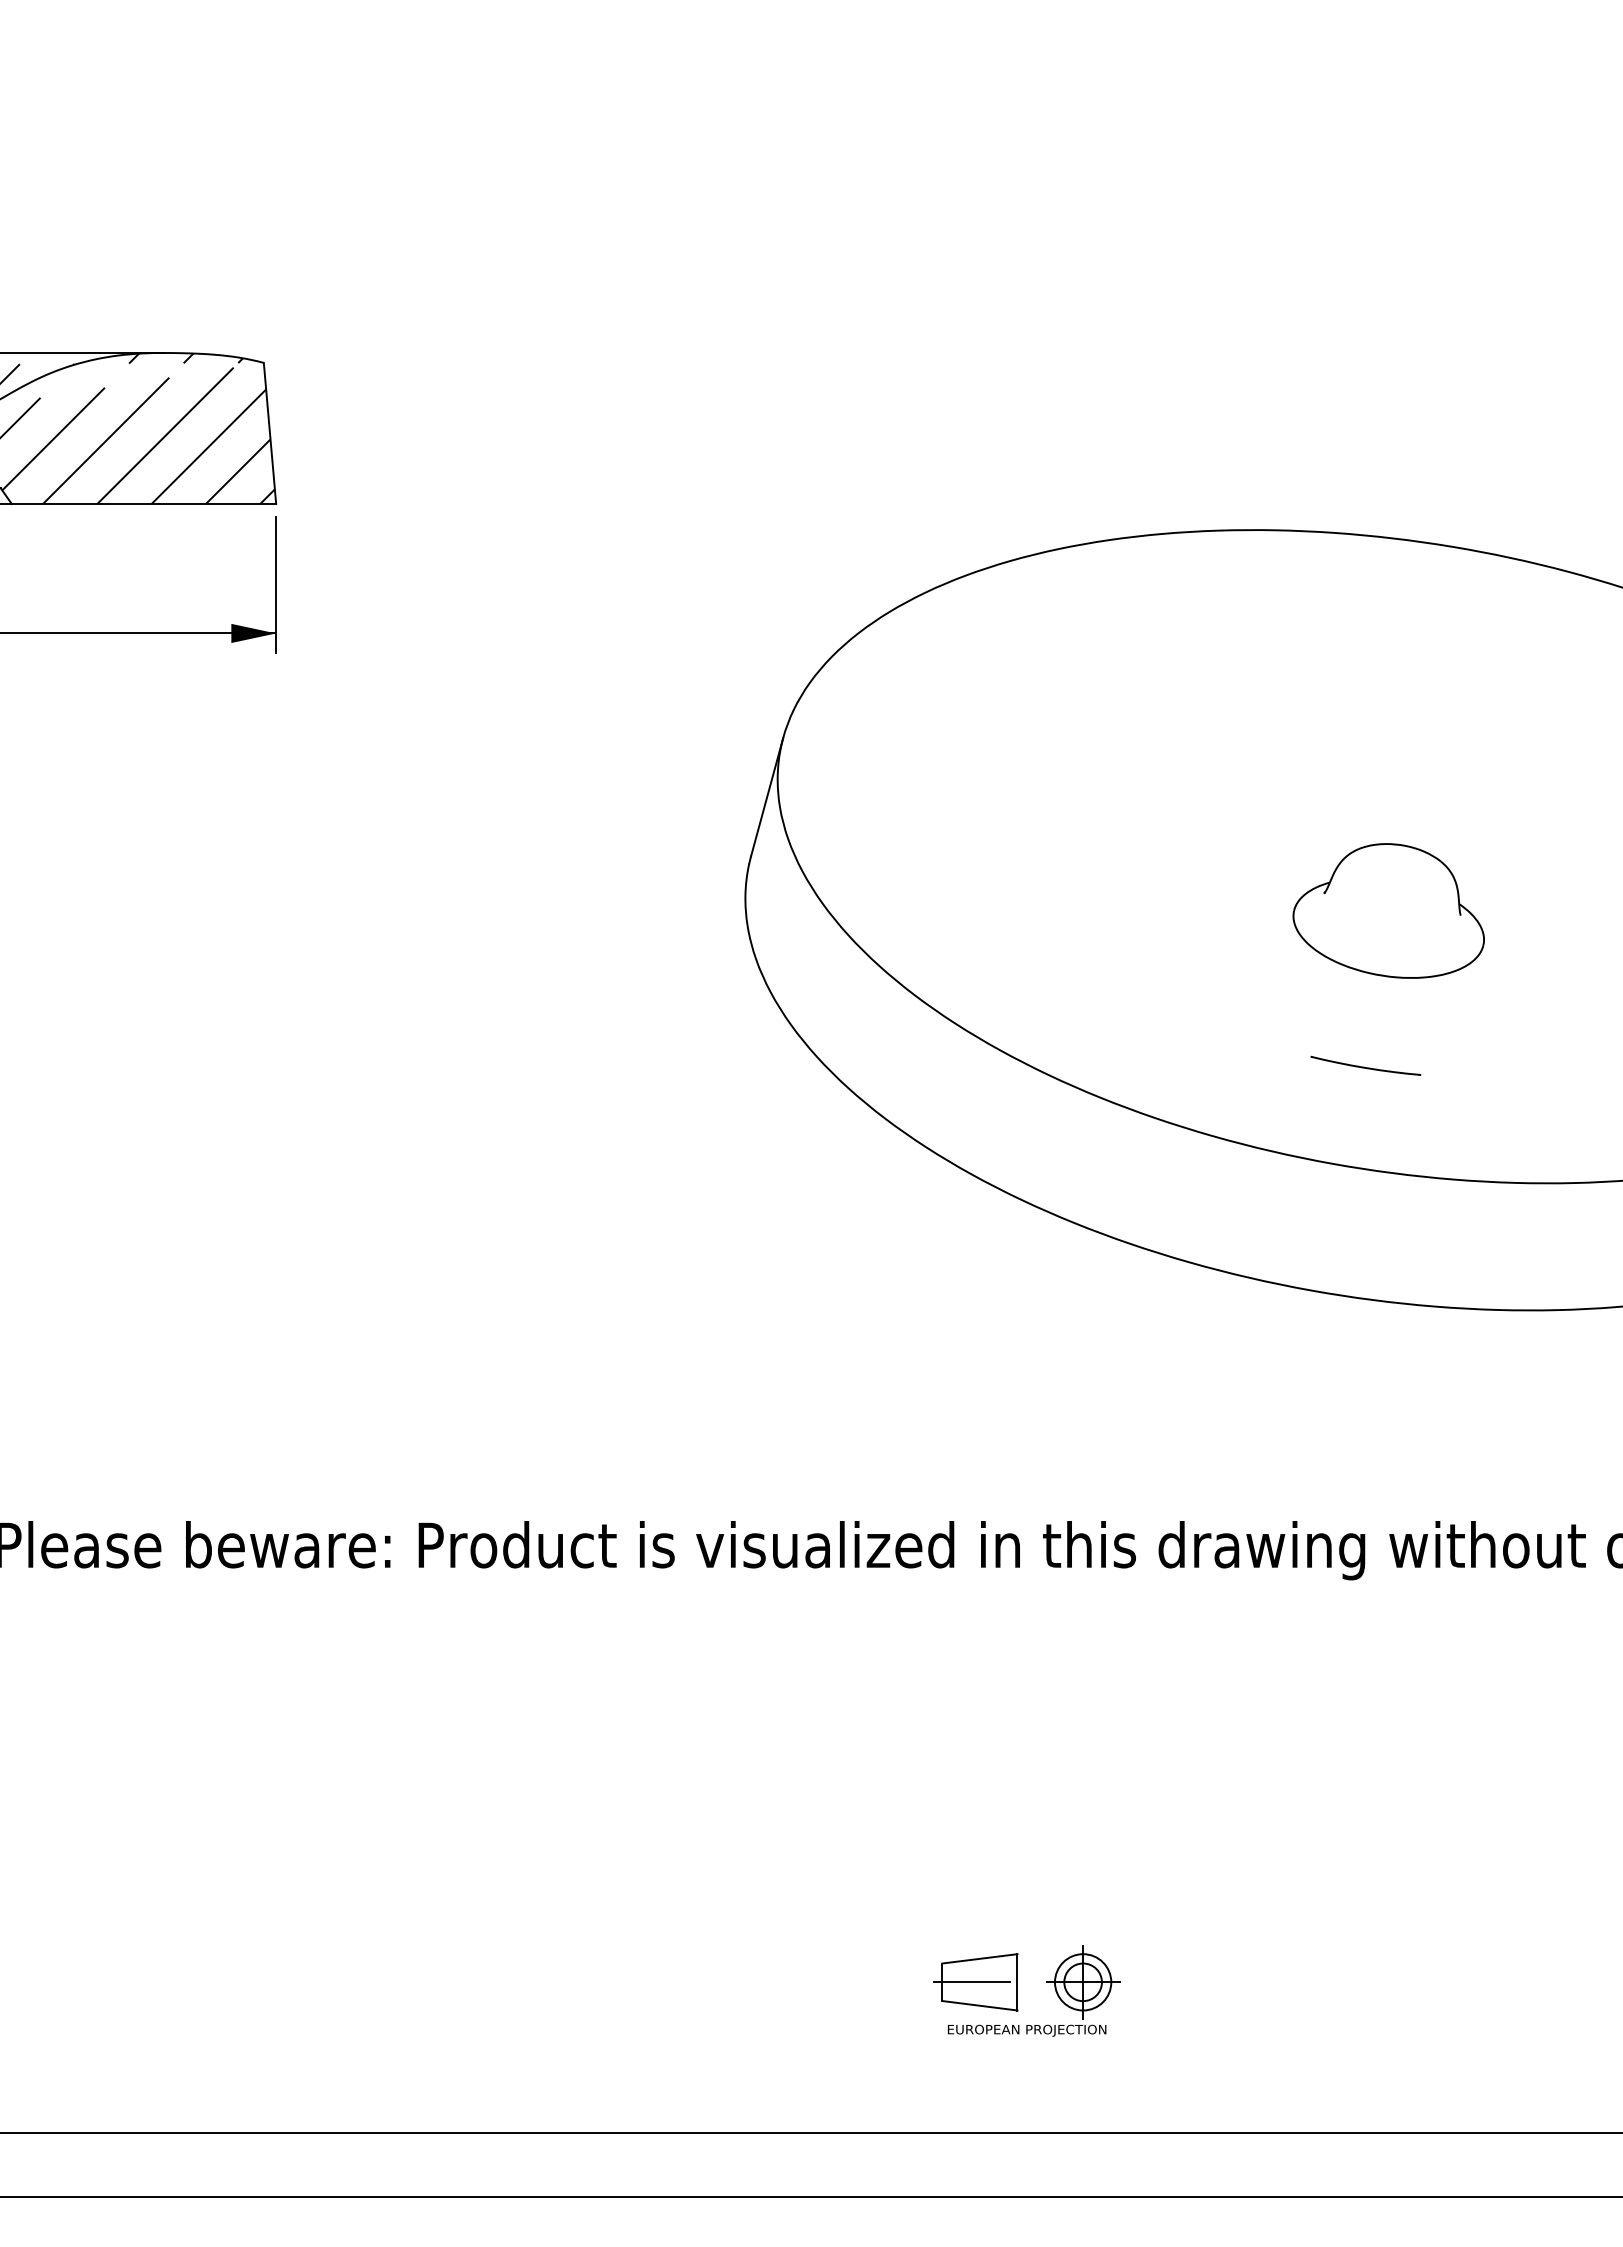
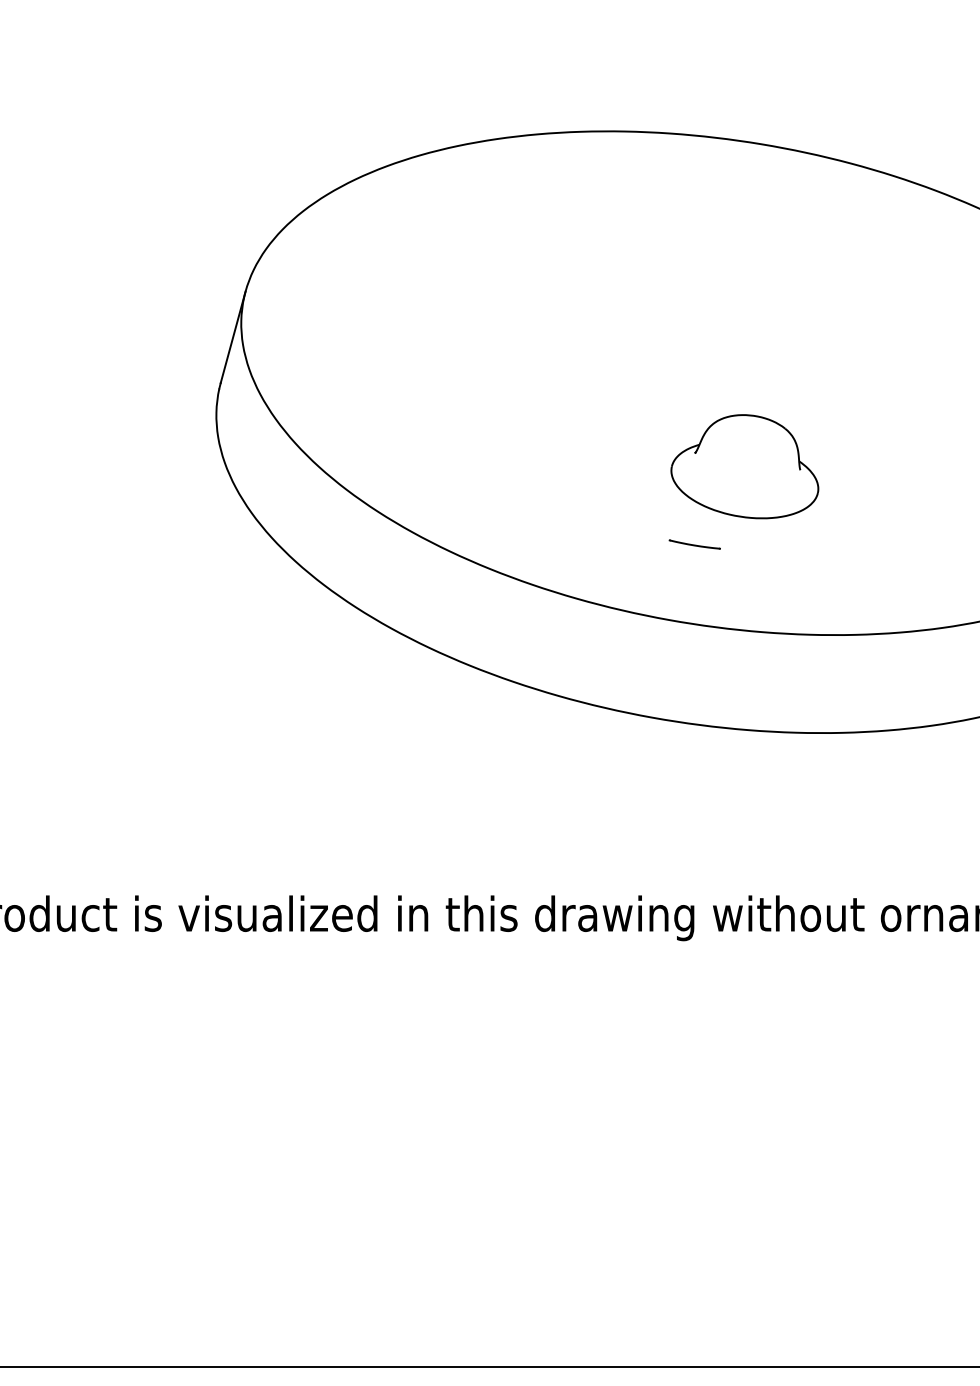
part: (1388, 910) -> (744, 466), moved
part: (1365, 1065) -> (694, 544), size x0.6
part: (1017, 1990) -> (426, 1257), removed

